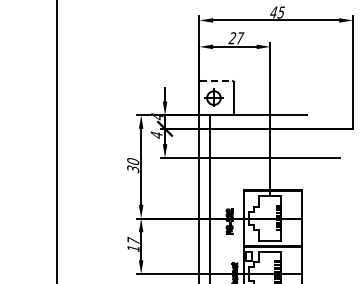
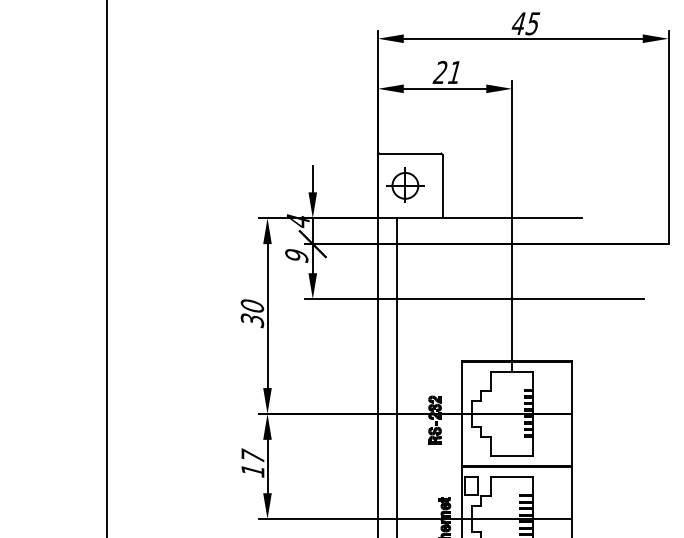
text: (240, 38) -> (455, 72), 27 -> 21
line: (217, 81) -> (412, 154), dashed -> solid
text: (156, 134) -> (296, 254), 4 -> 9

